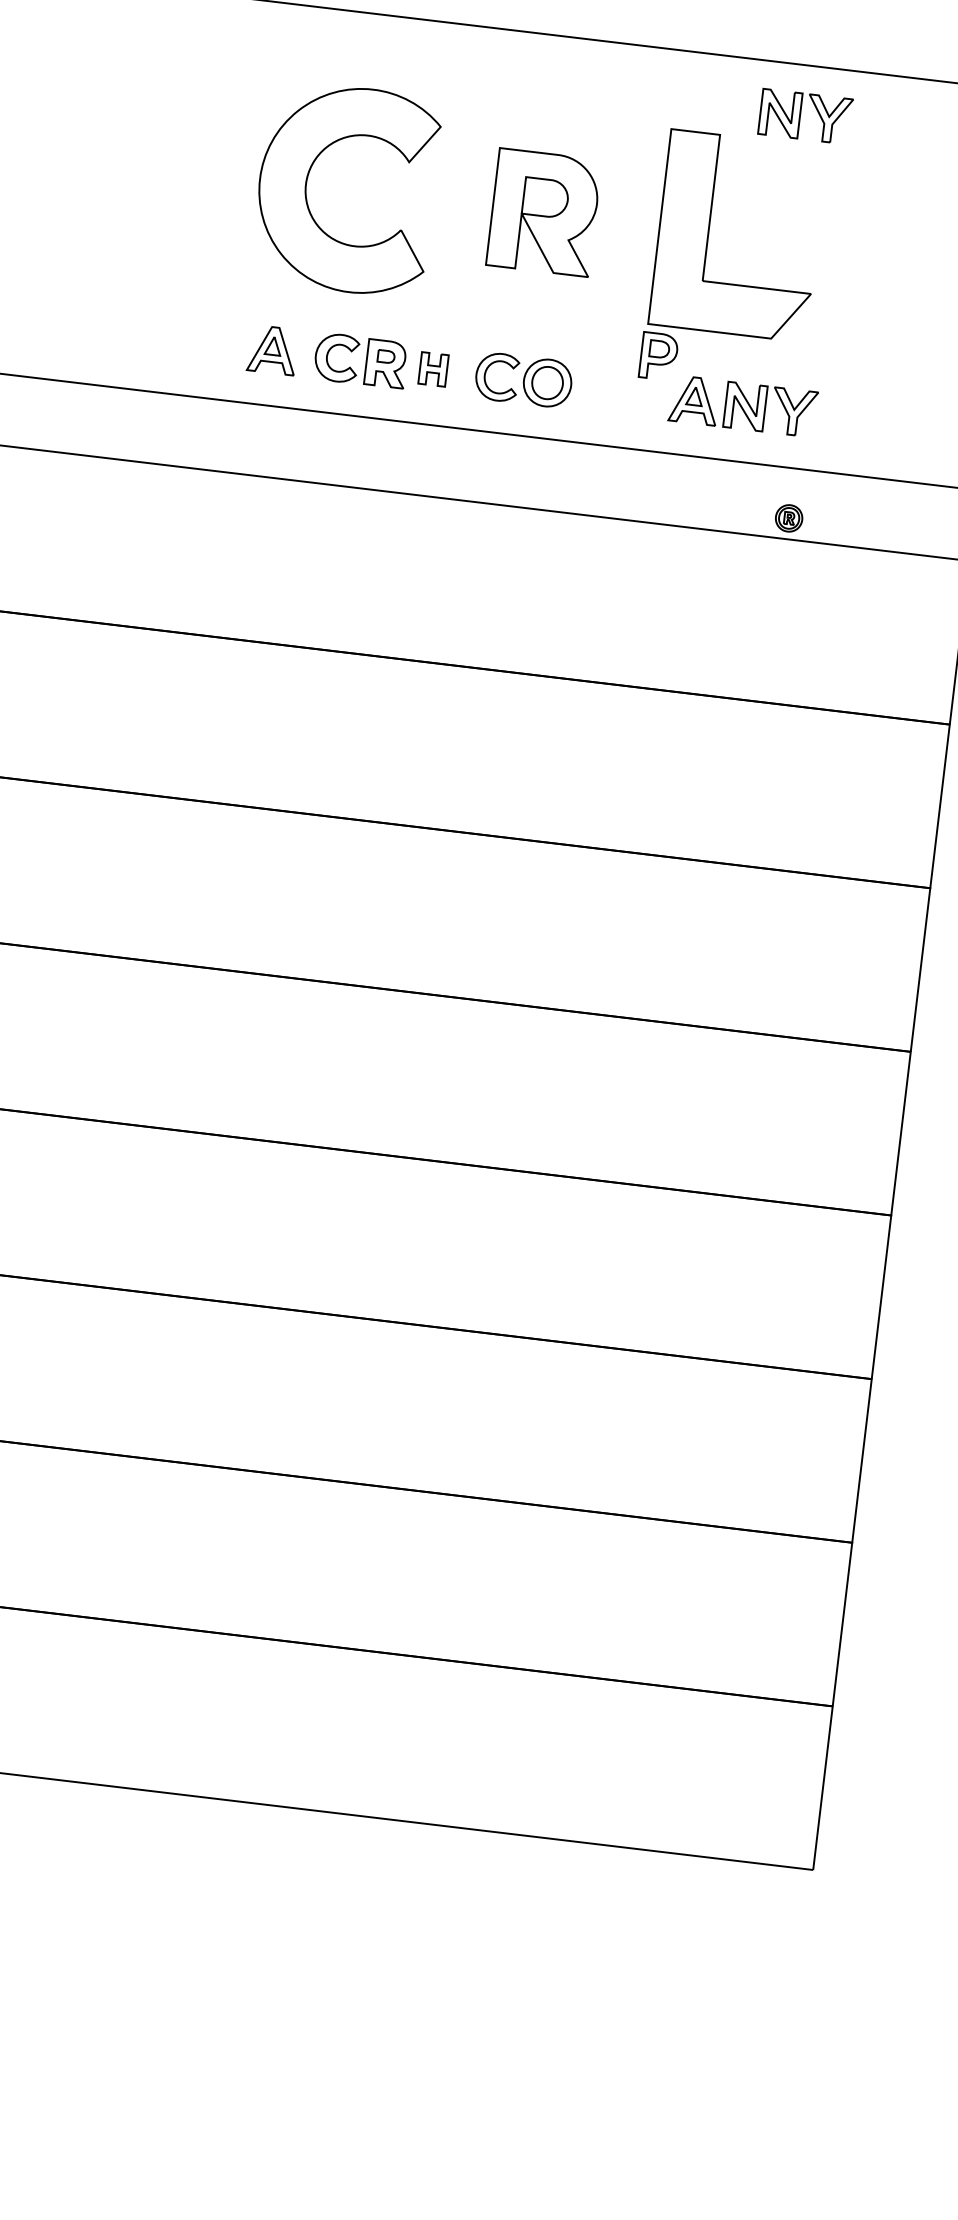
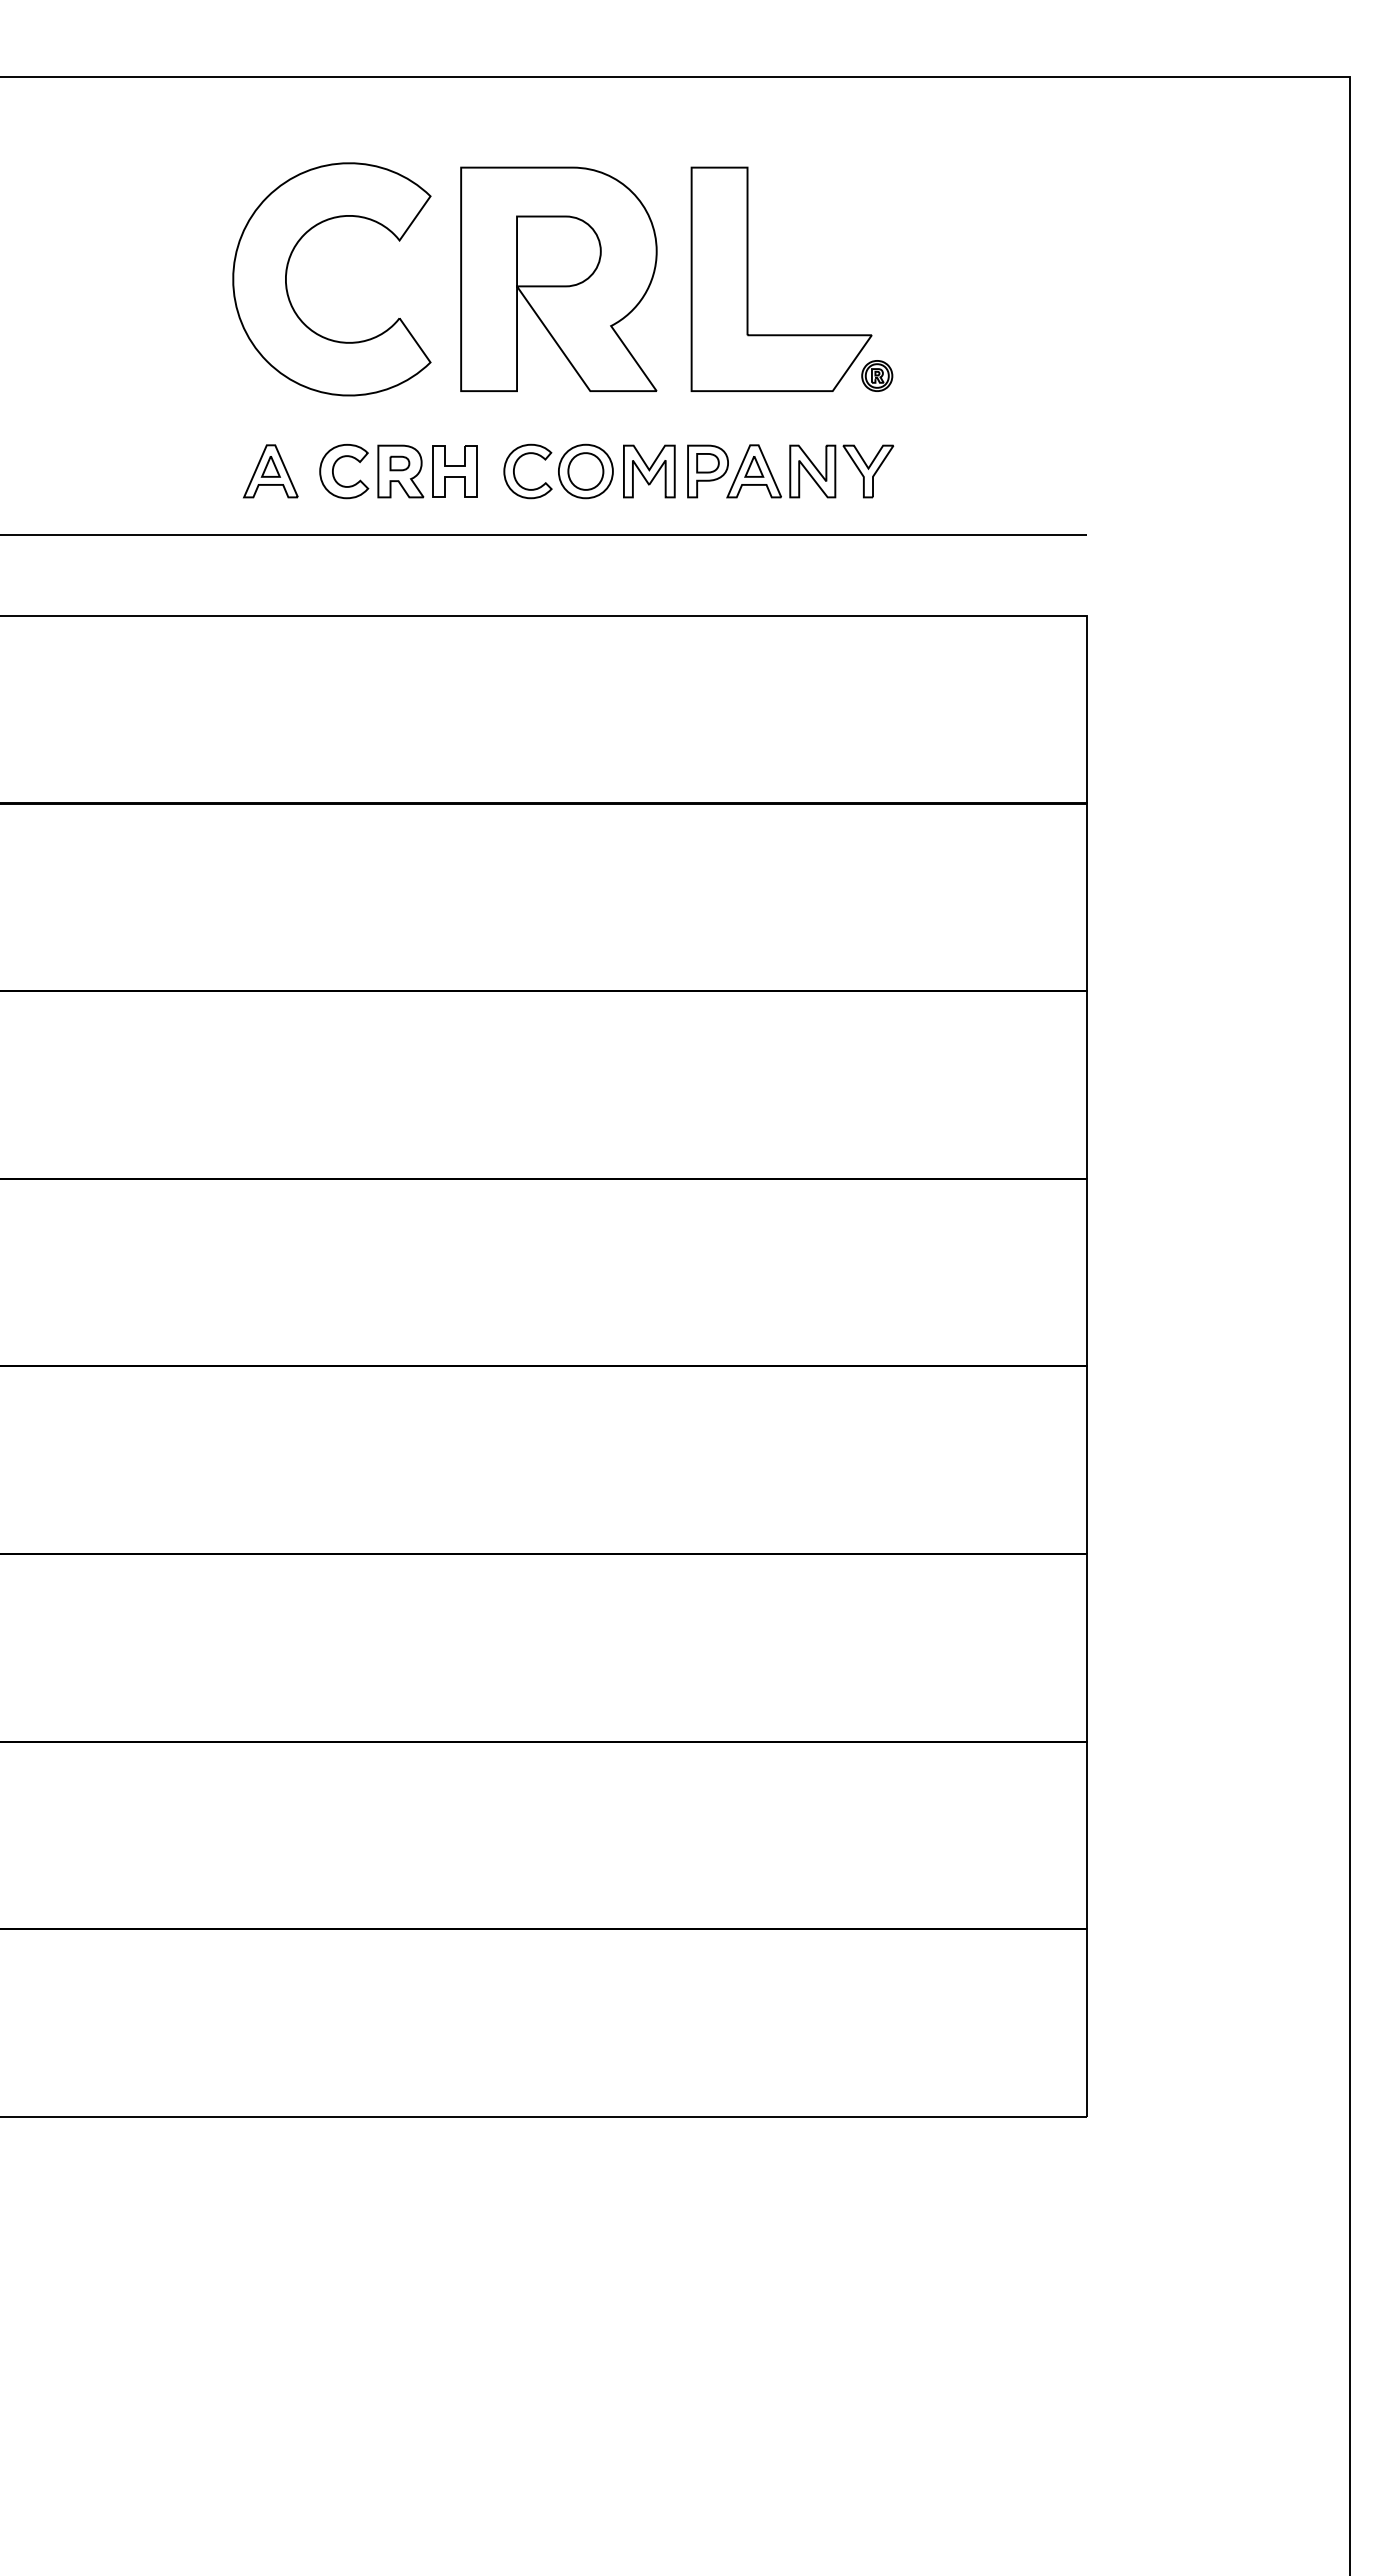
part: (805, 116) -> (841, 135), removed
part: (543, 211) -> (558, 278), size x1.67
part: (658, 356) -> (707, 471), moved
part: (433, 369) -> (454, 471), size x1.43
part: (603, 389) -> (649, 471), added
part: (789, 517) -> (877, 375), moved

